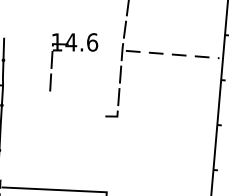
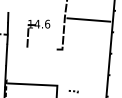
line: (174, 55) -> (89, 20), dashed -> solid
part: (73, 61) -> (38, 33), moved

